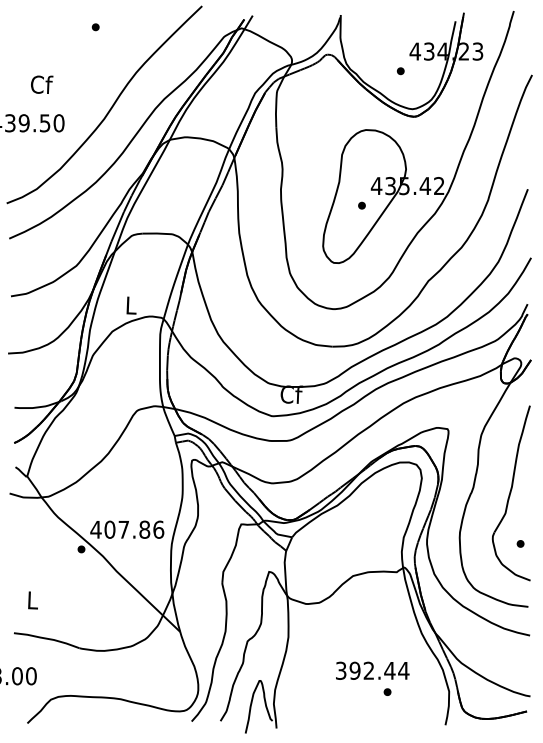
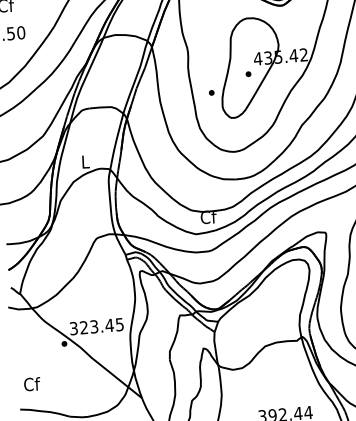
part: (309, 226) -> (211, 92), added
text: (127, 529) -> (96, 326), 407.86 -> 323.45
text: (33, 600) -> (32, 384), L -> Cf

